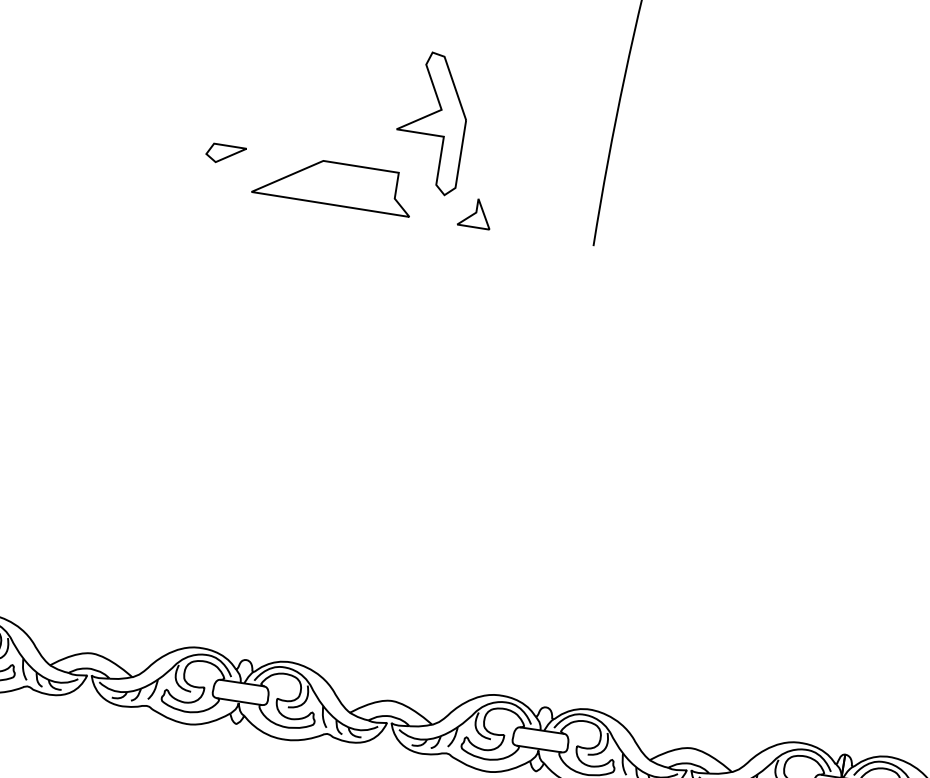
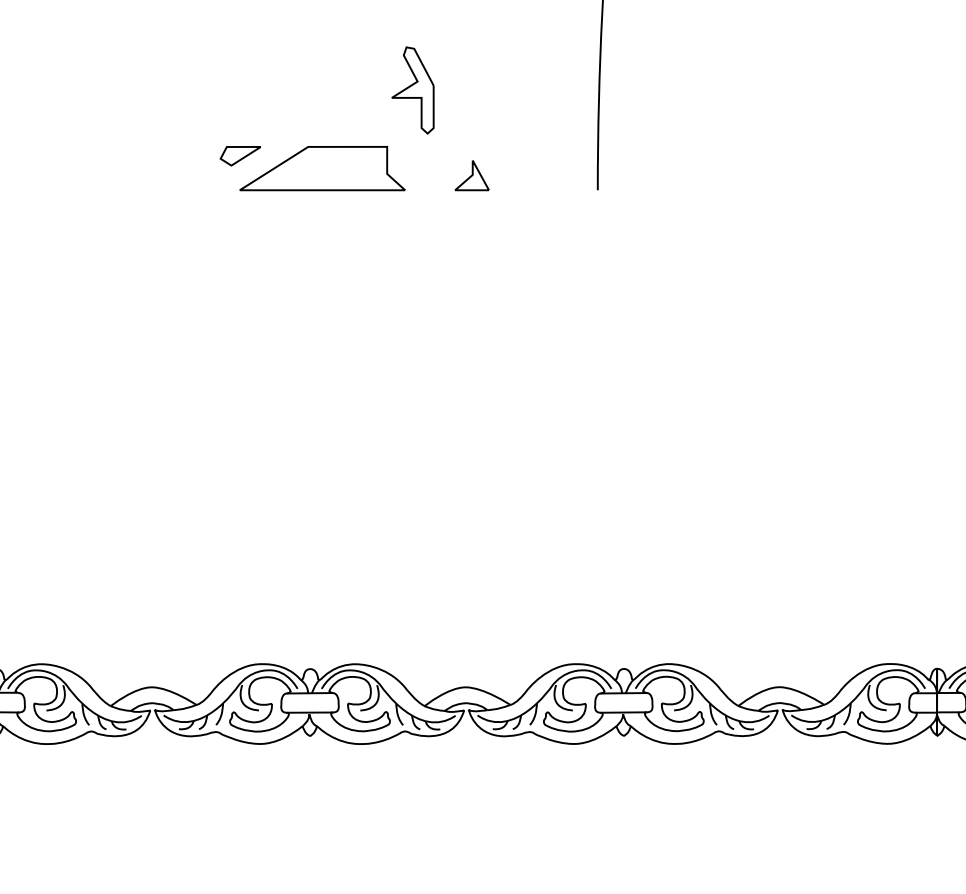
part: (431, 122) -> (412, 90), size x0.6
part: (225, 154) -> (240, 156), moved

